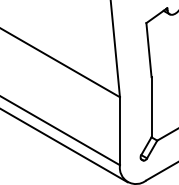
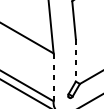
line: (151, 107) -> (75, 60), solid -> dashed
line: (119, 131) -> (53, 77), solid -> dashed

